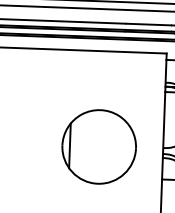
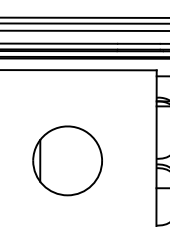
part: (99, 146) -> (67, 160), moved

